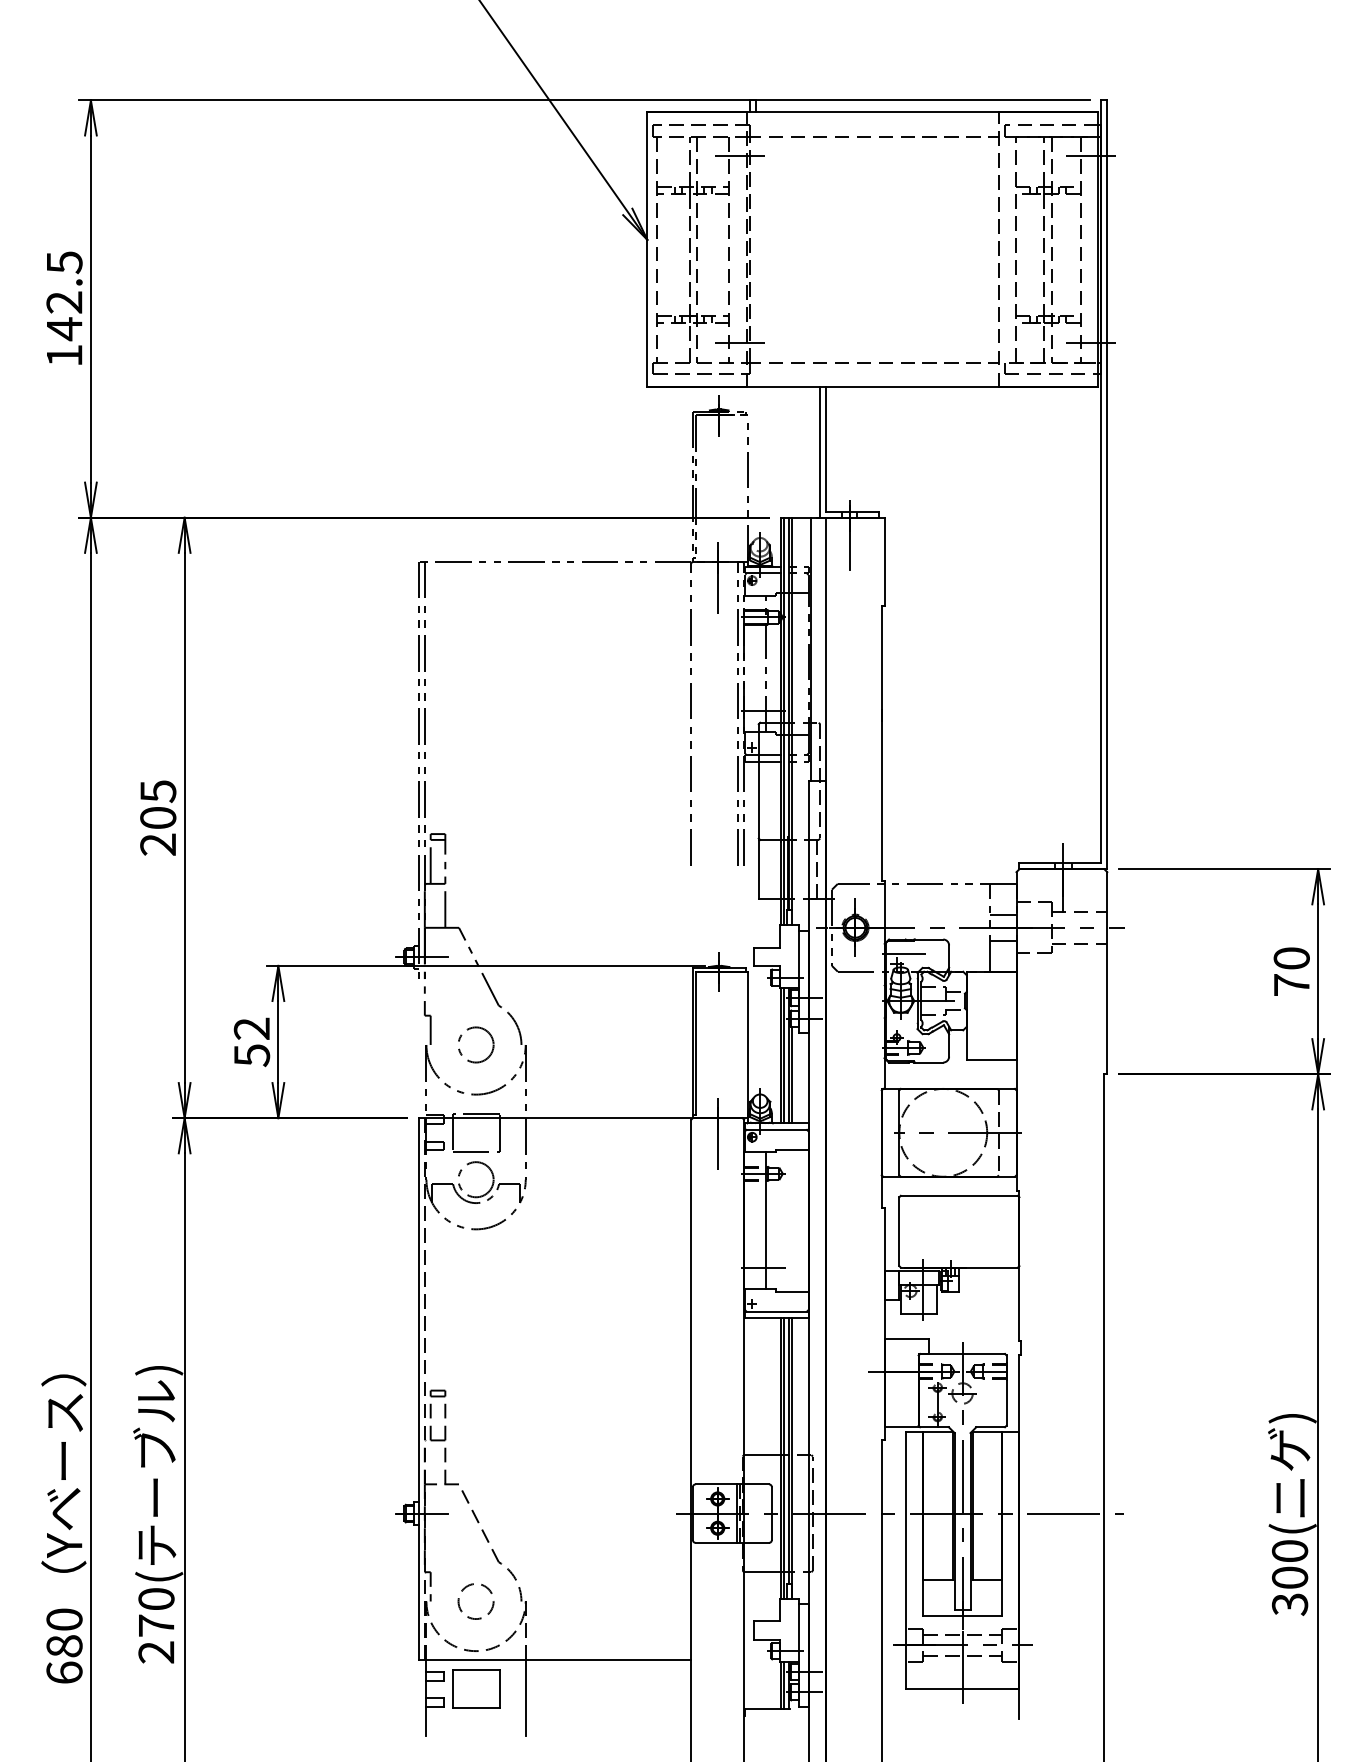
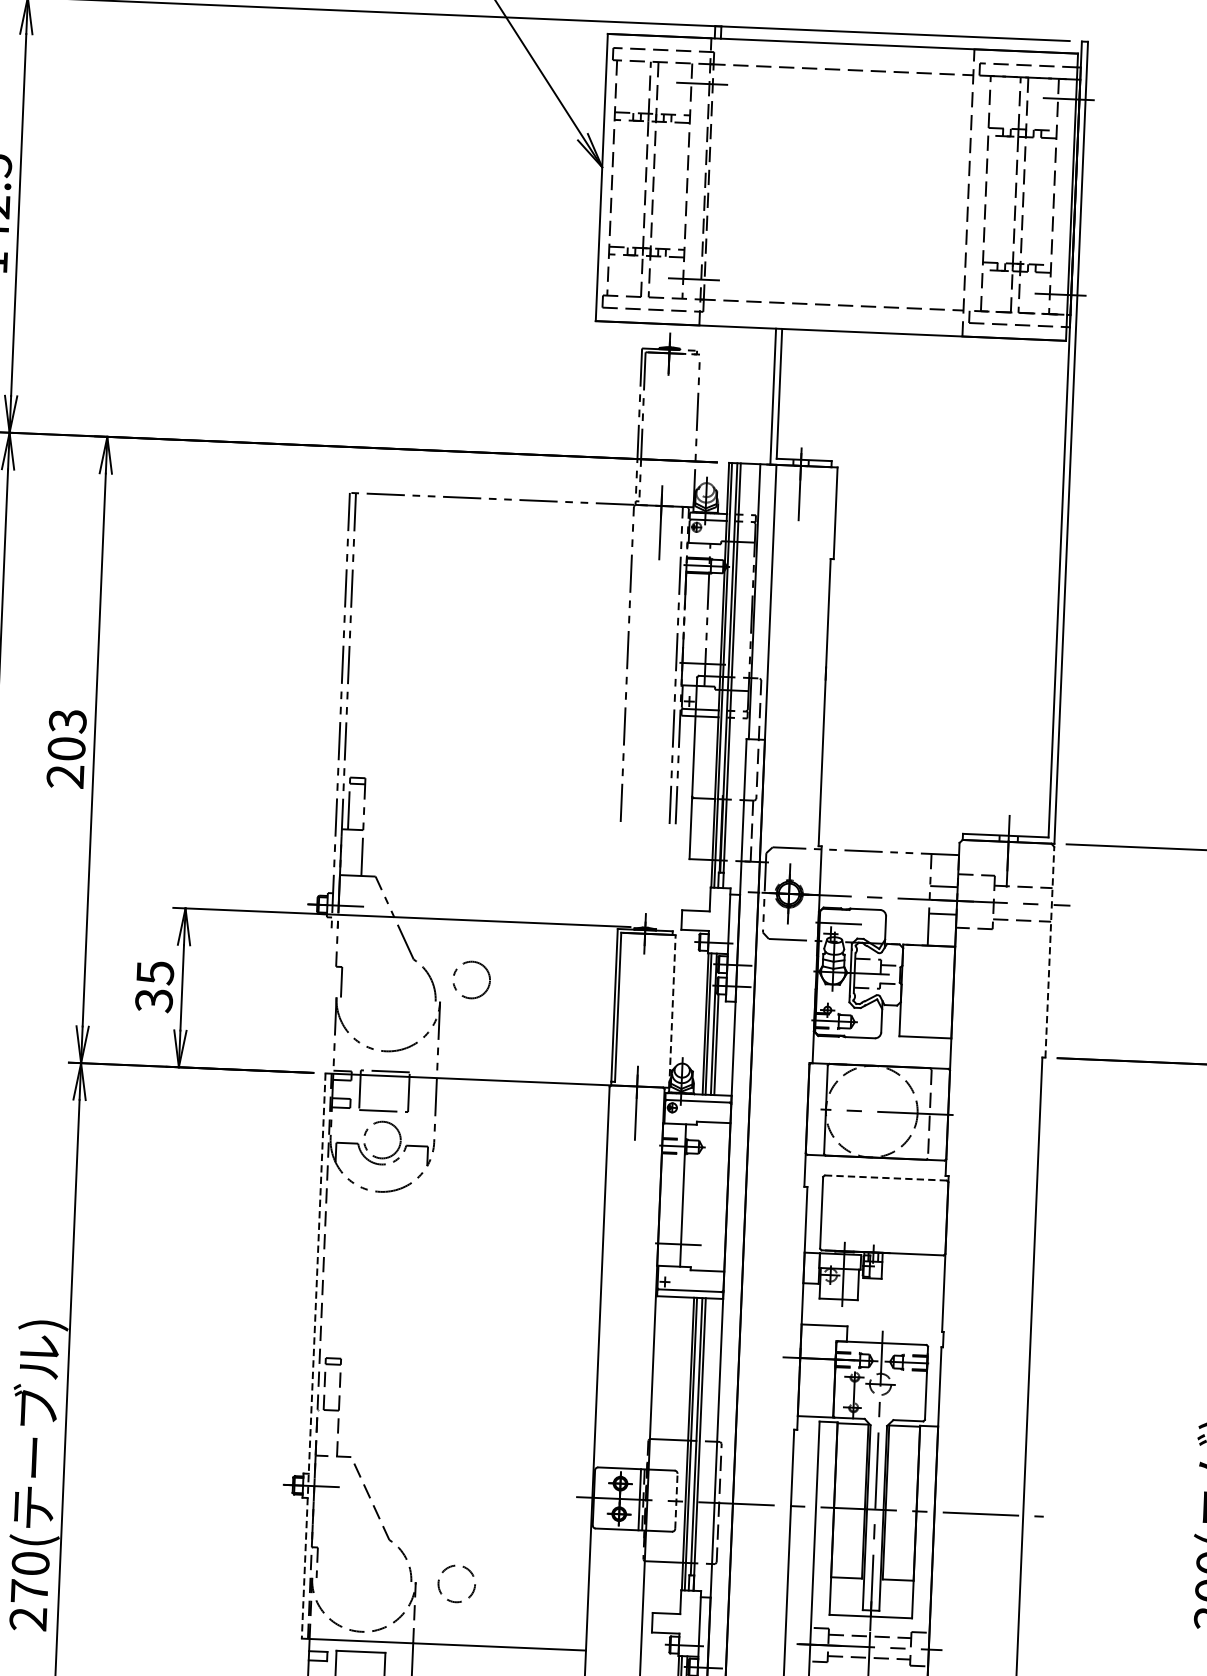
text: (158, 791) -> (68, 721), 205 -> 203
line: (1107, 972) -> (1050, 951), solid -> dashed
text: (251, 1041) -> (154, 986), 52 -> 35
circle: (476, 1044) -> (472, 979), moved
line: (748, 1044) -> (672, 1010), solid -> dashed
line: (959, 1195) -> (885, 1177), solid -> dashed
line: (418, 1389) -> (313, 1356), solid -> dashed
line: (771, 1513) -> (675, 1501), solid -> dashed
circle: (475, 1601) -> (456, 1583), moved

